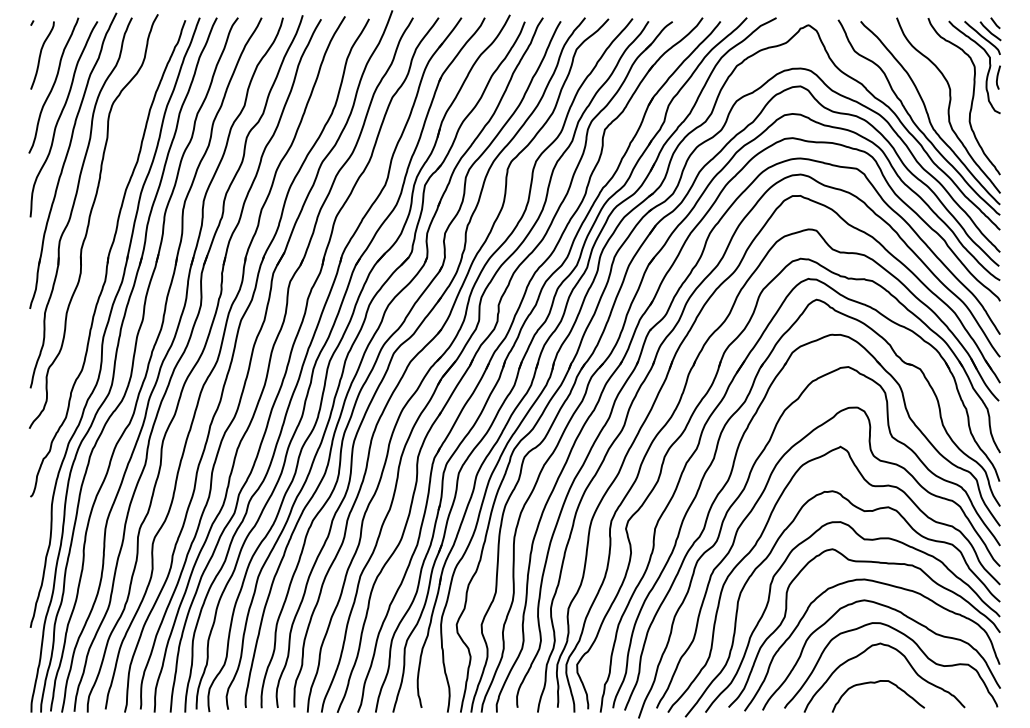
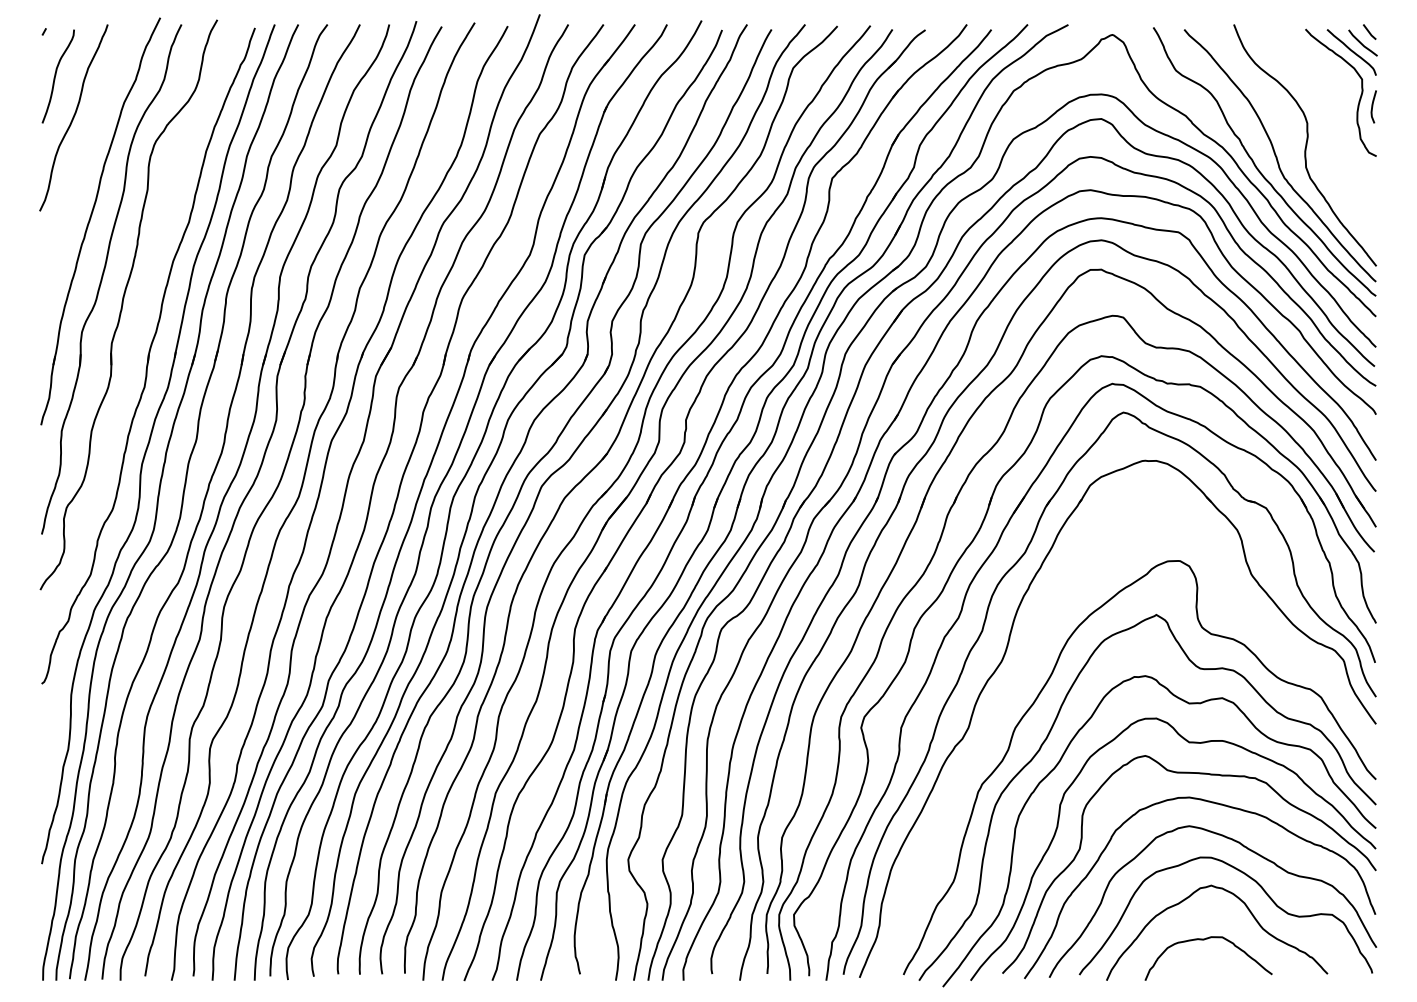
curve: (972, 98) -> (1337, 135), removed
curve: (60, 118) -> (82, 162), removed
curve: (743, 490) -> (1023, 675), removed

